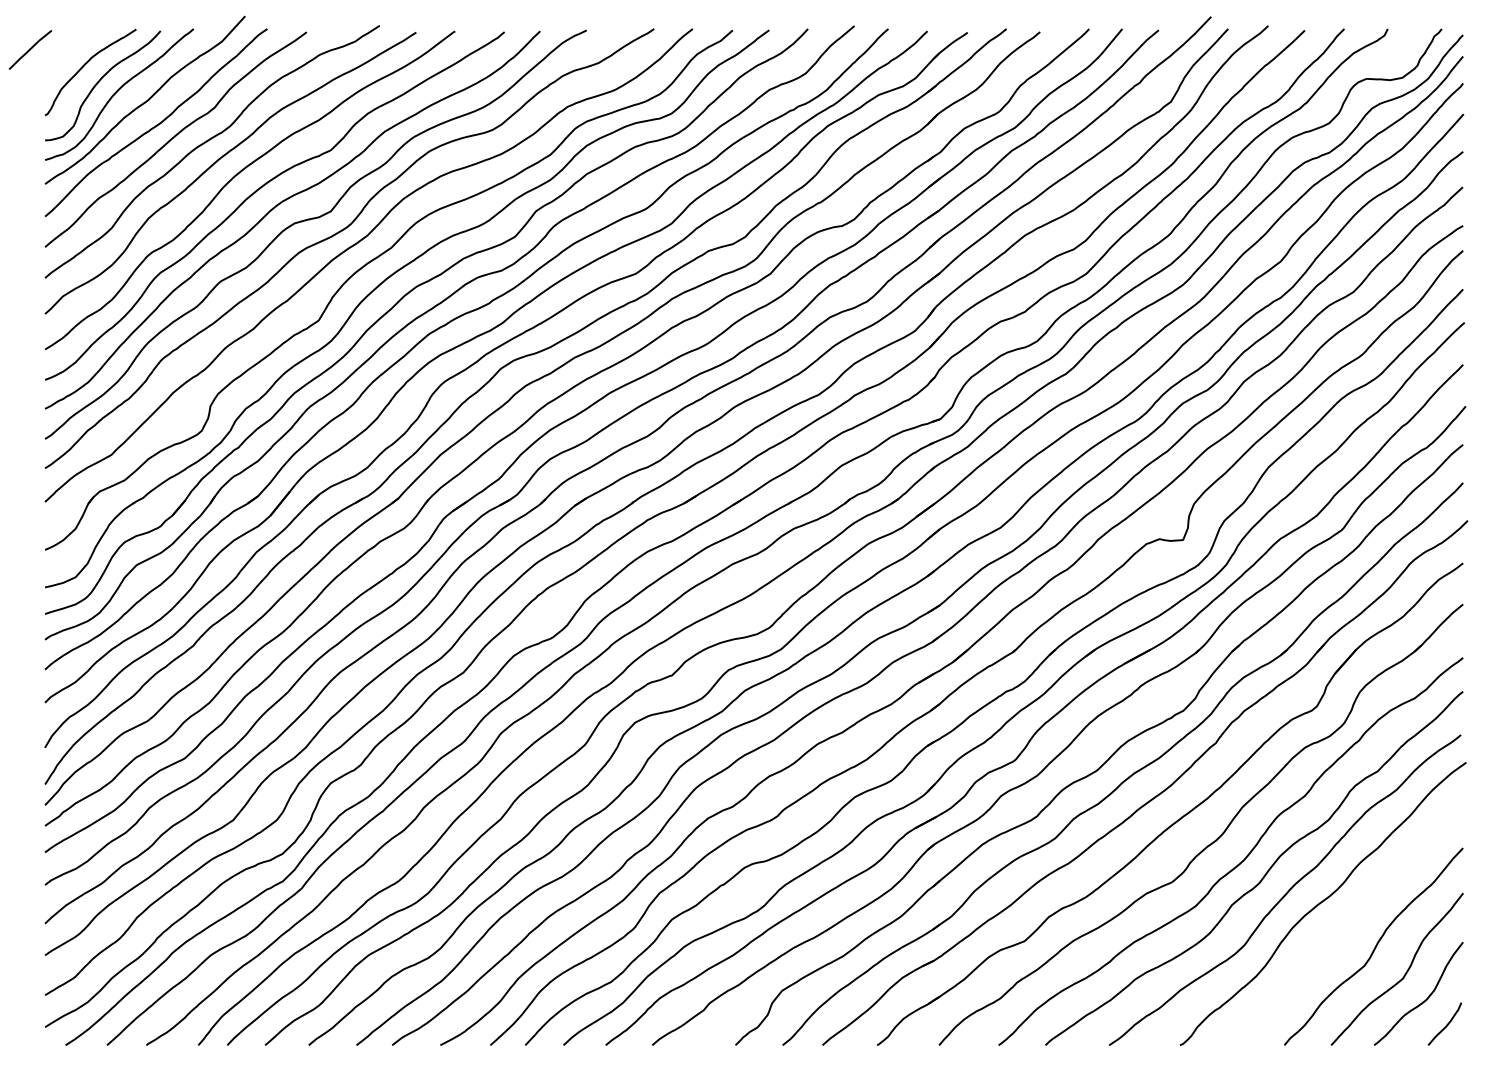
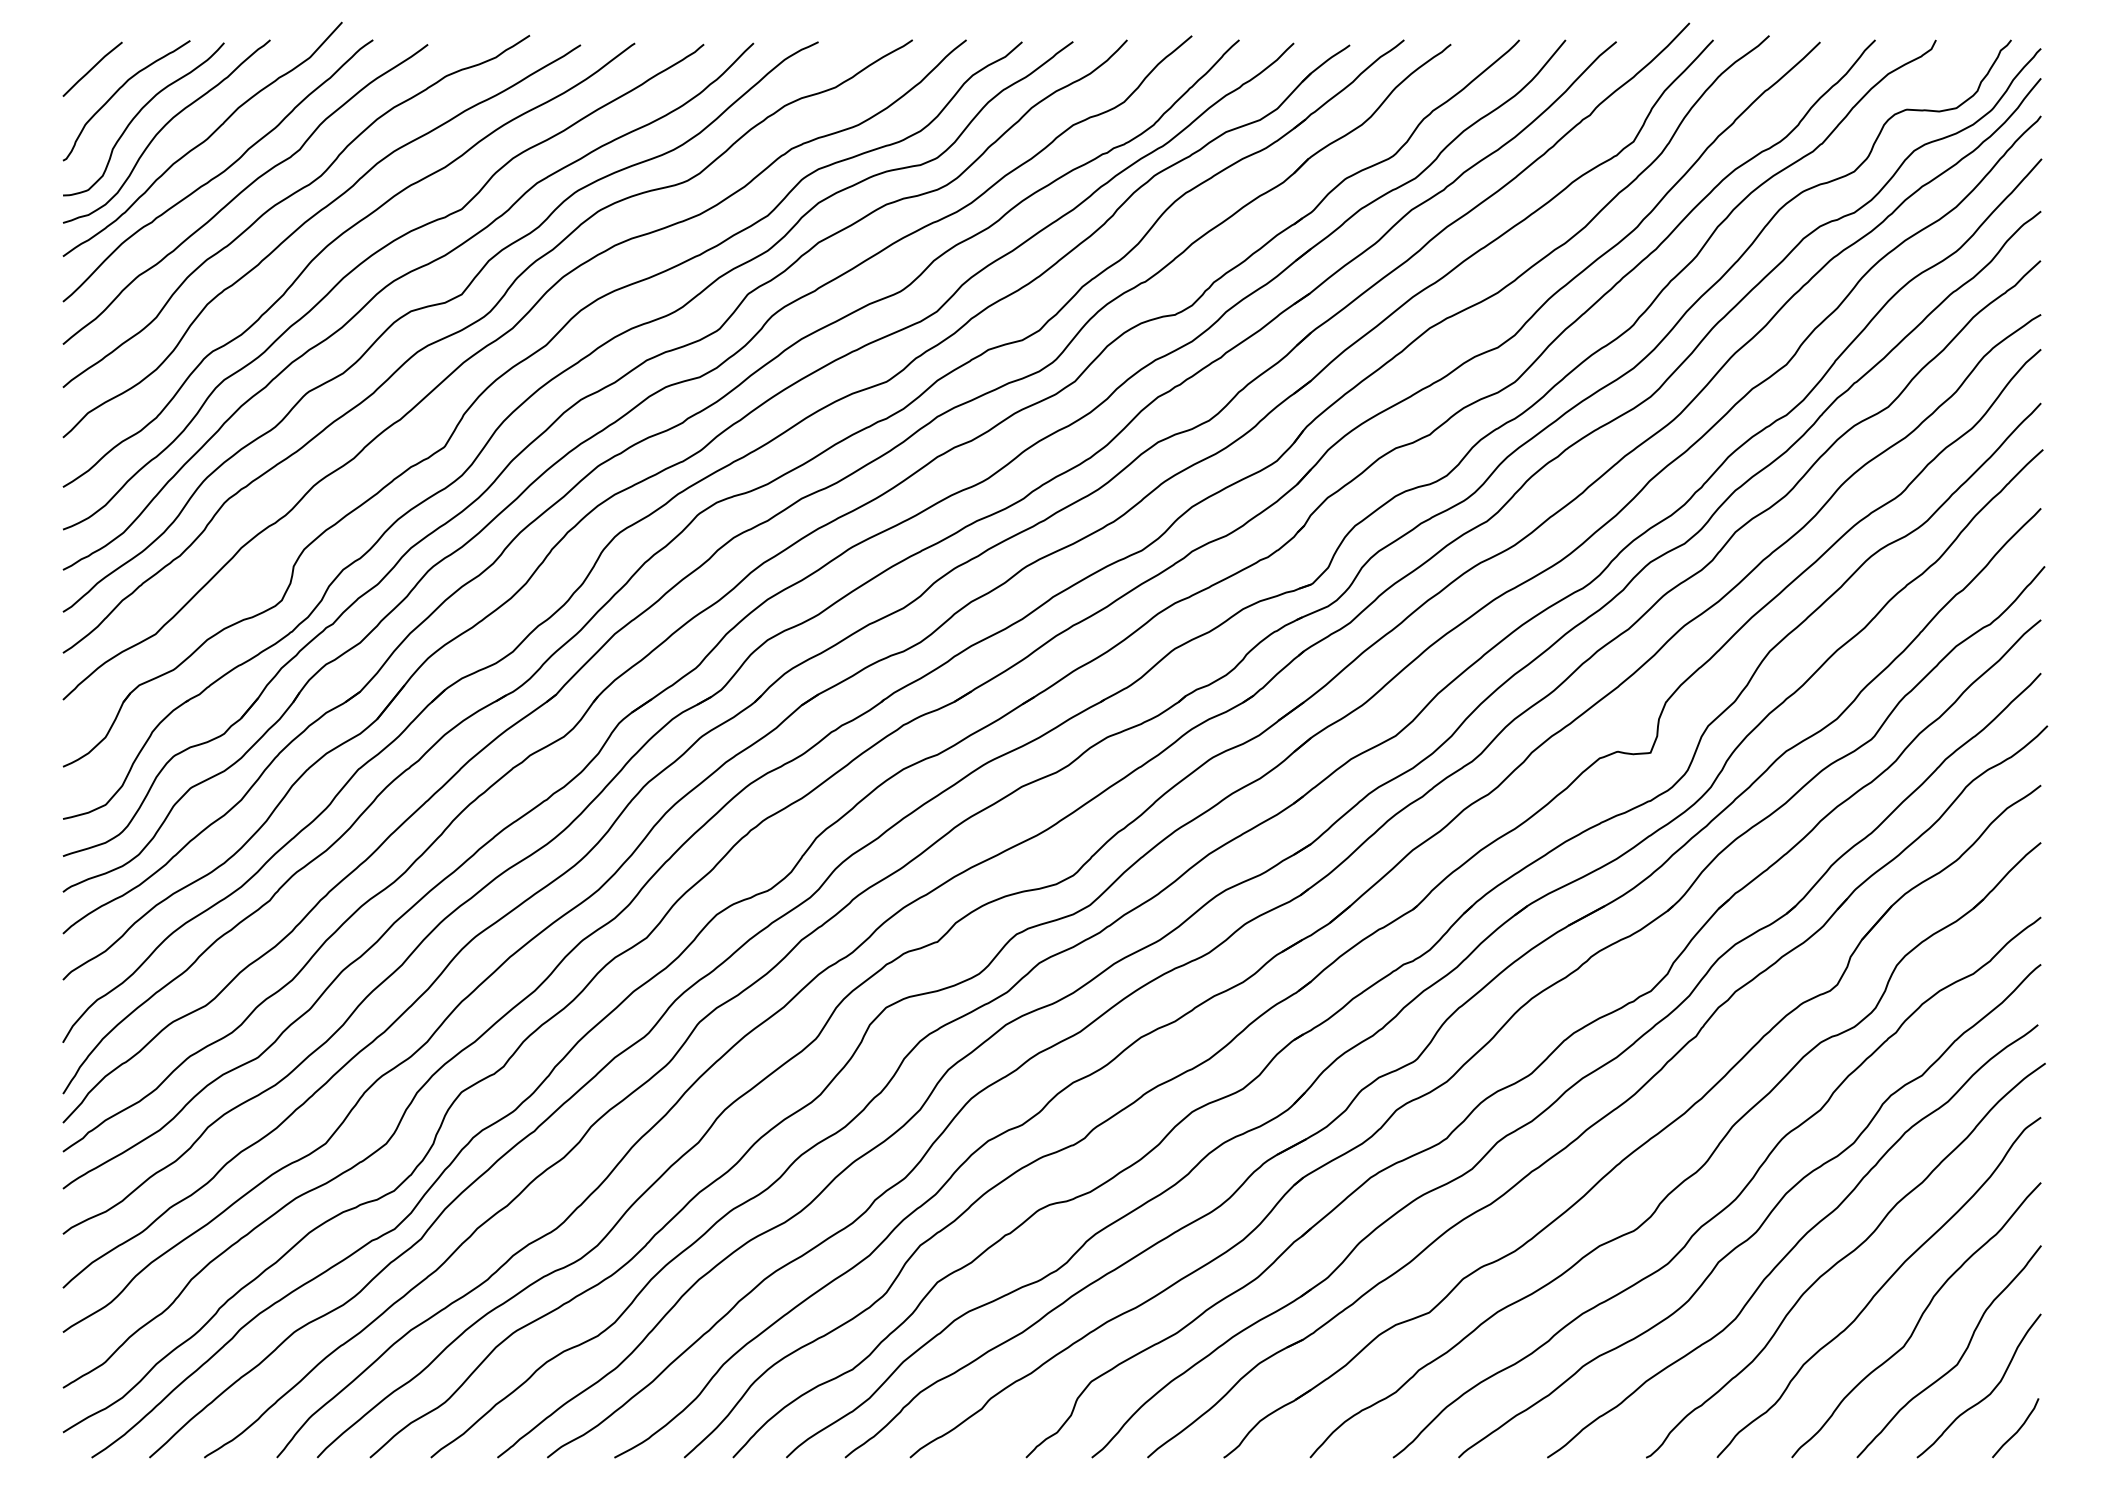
line: (30, 49) -> (92, 68), moved
curve: (1348, 923) -> (1880, 1287), added

